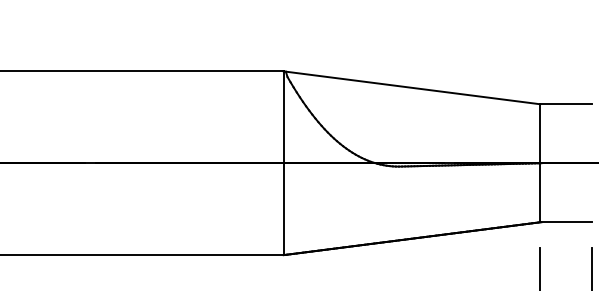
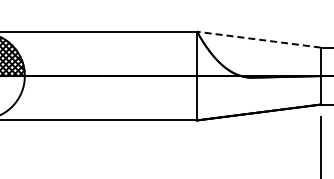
line: (411, 87) -> (258, 39), solid -> dashed

